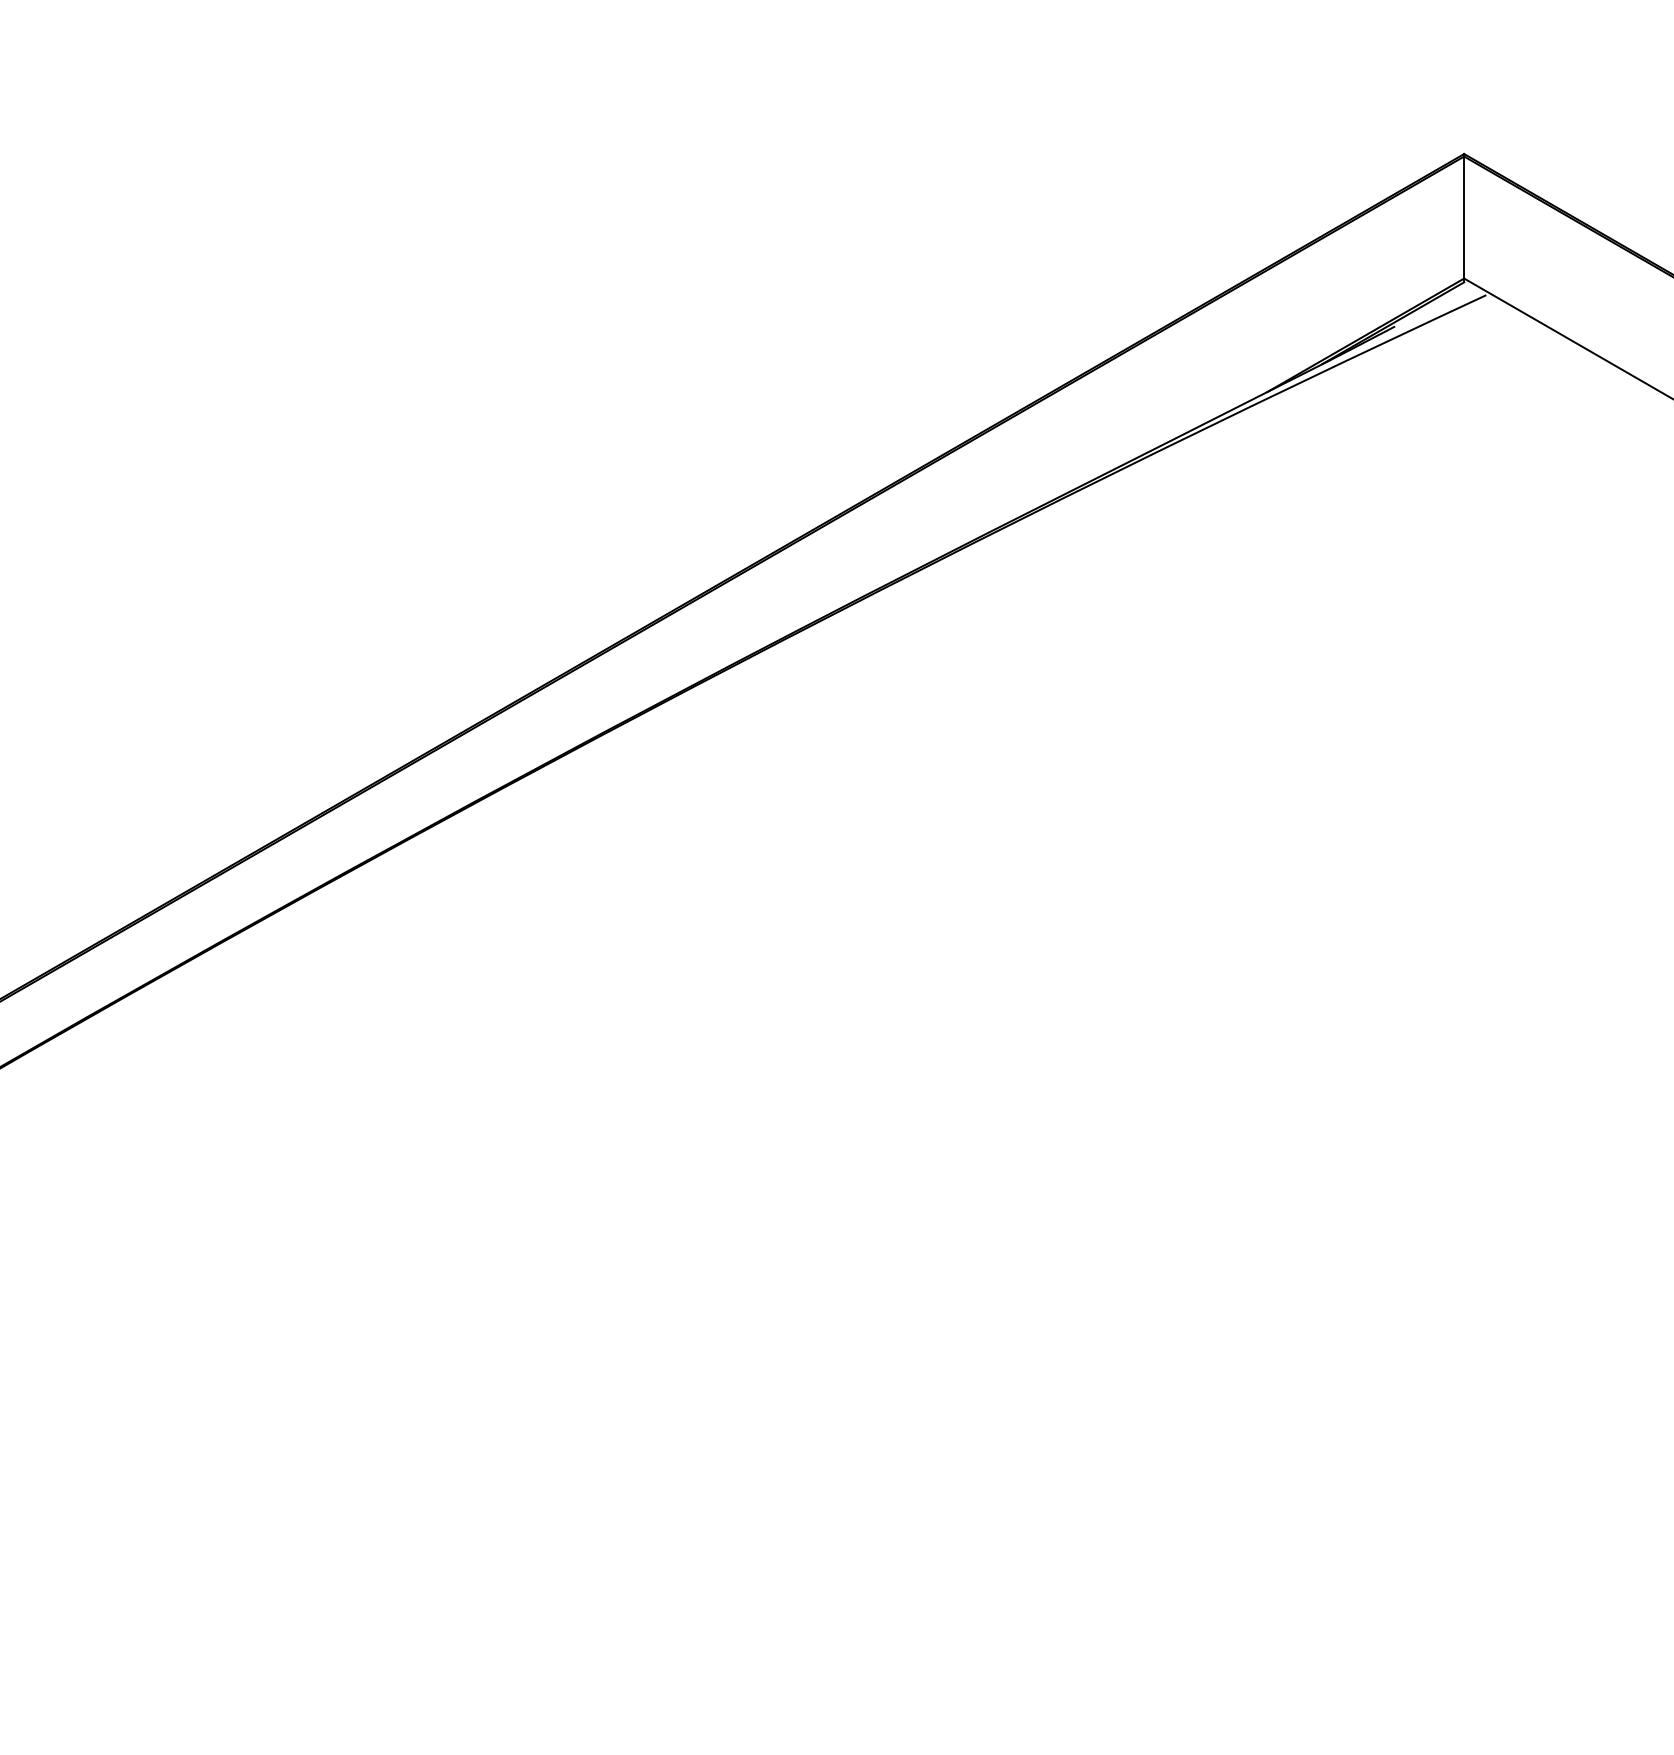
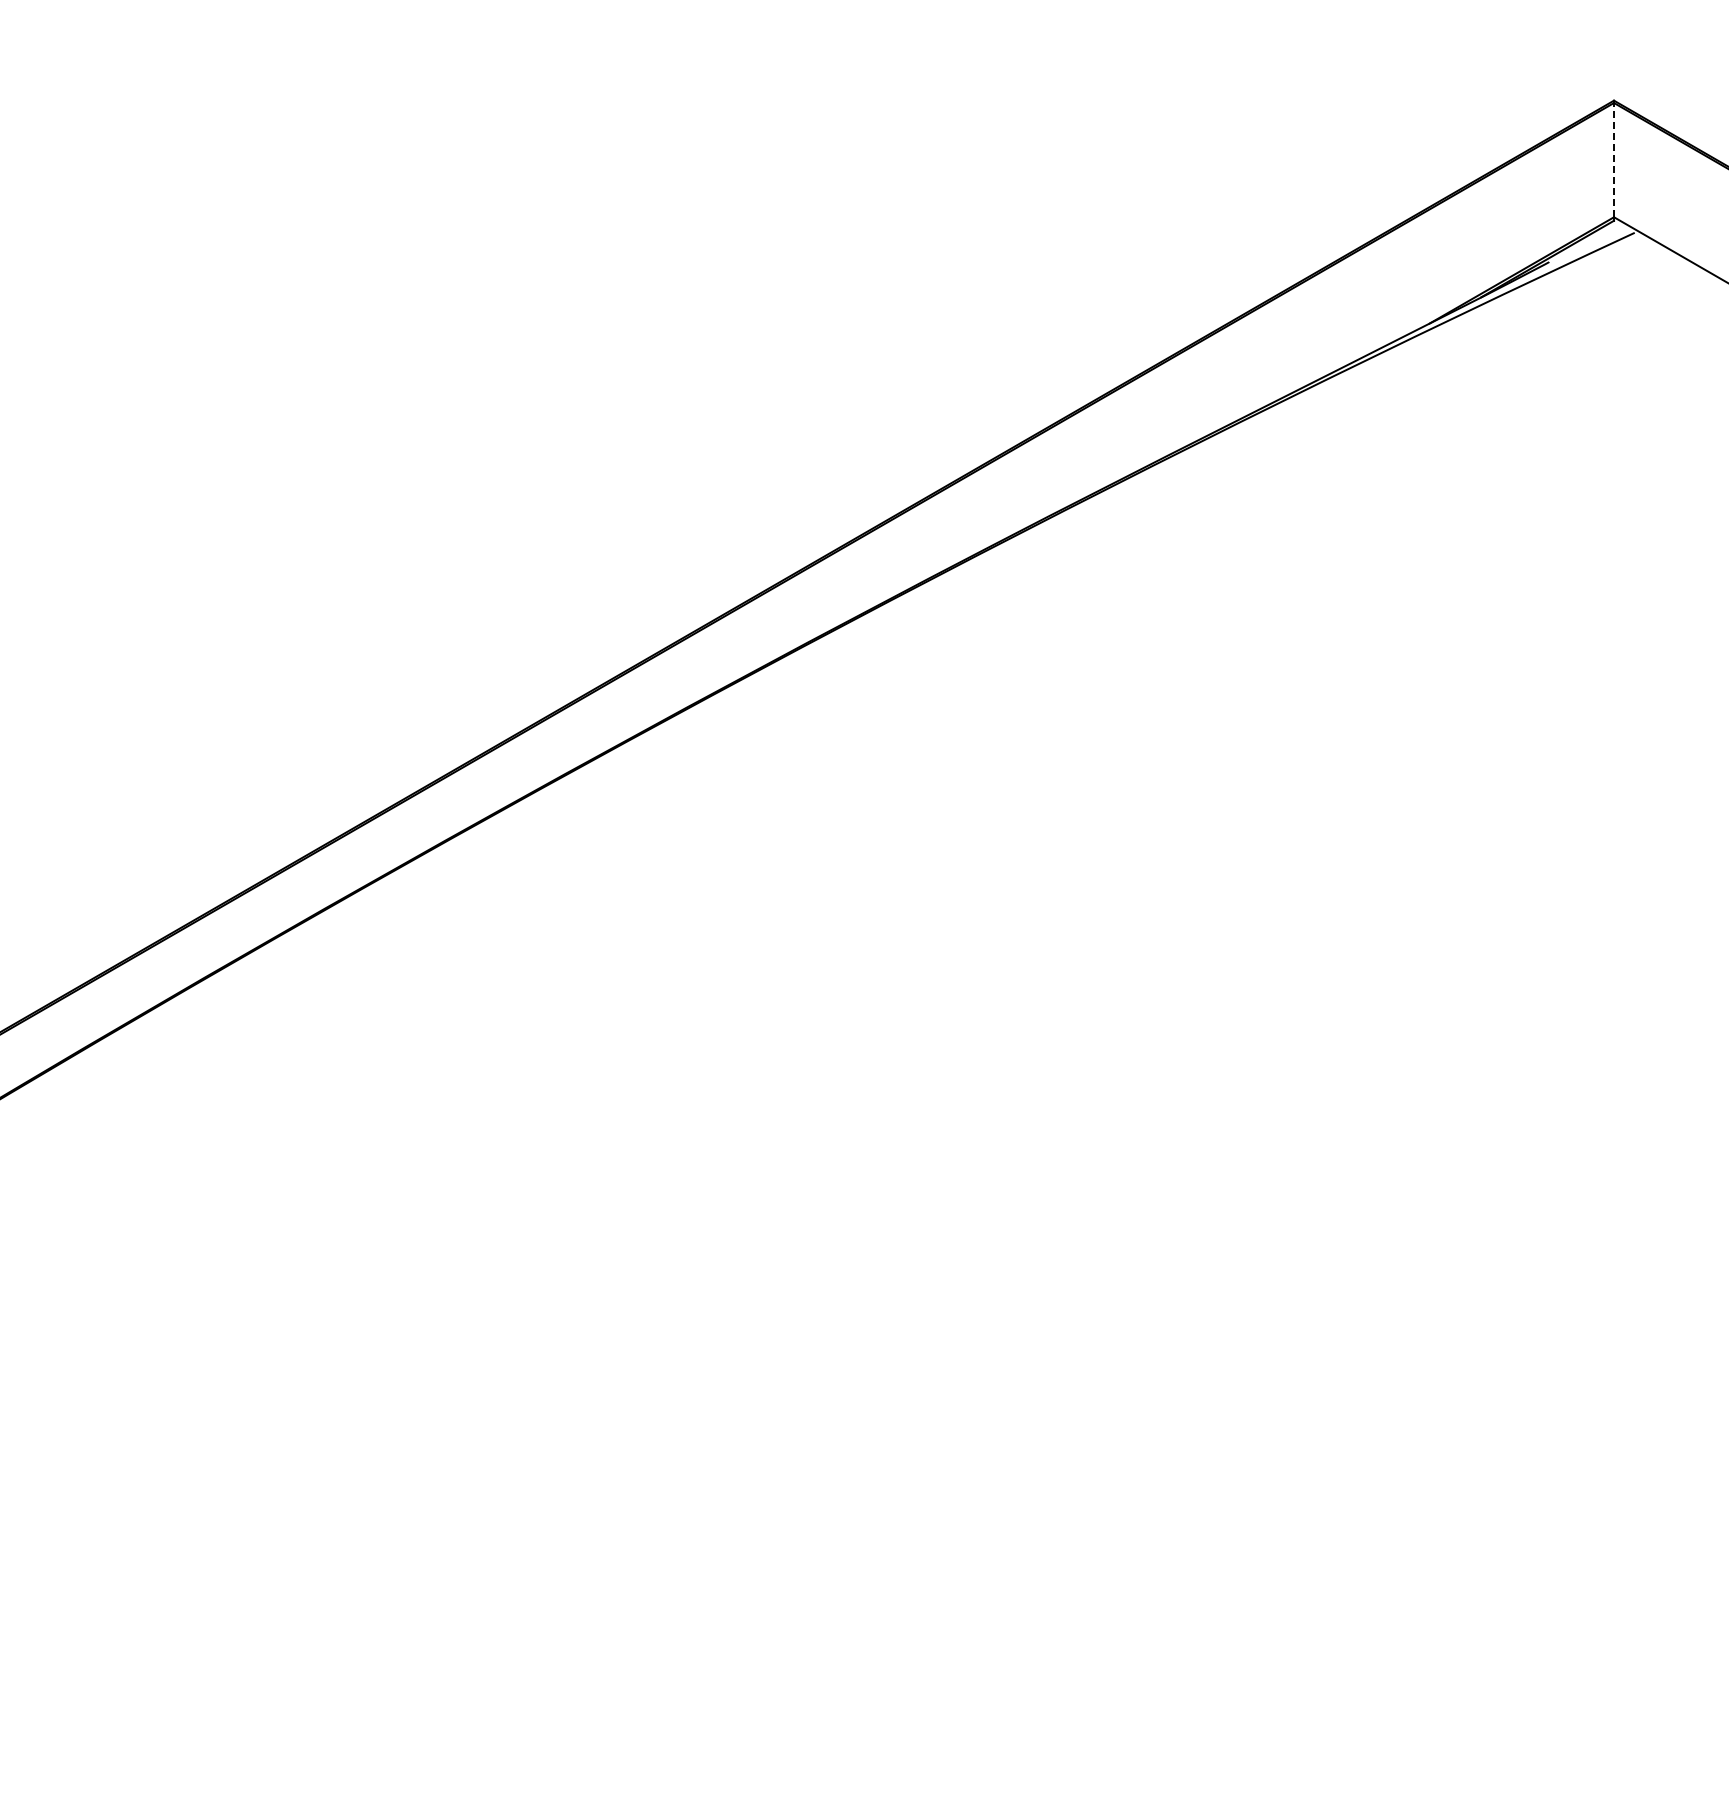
line: (1464, 216) -> (1614, 159), solid -> dashed

